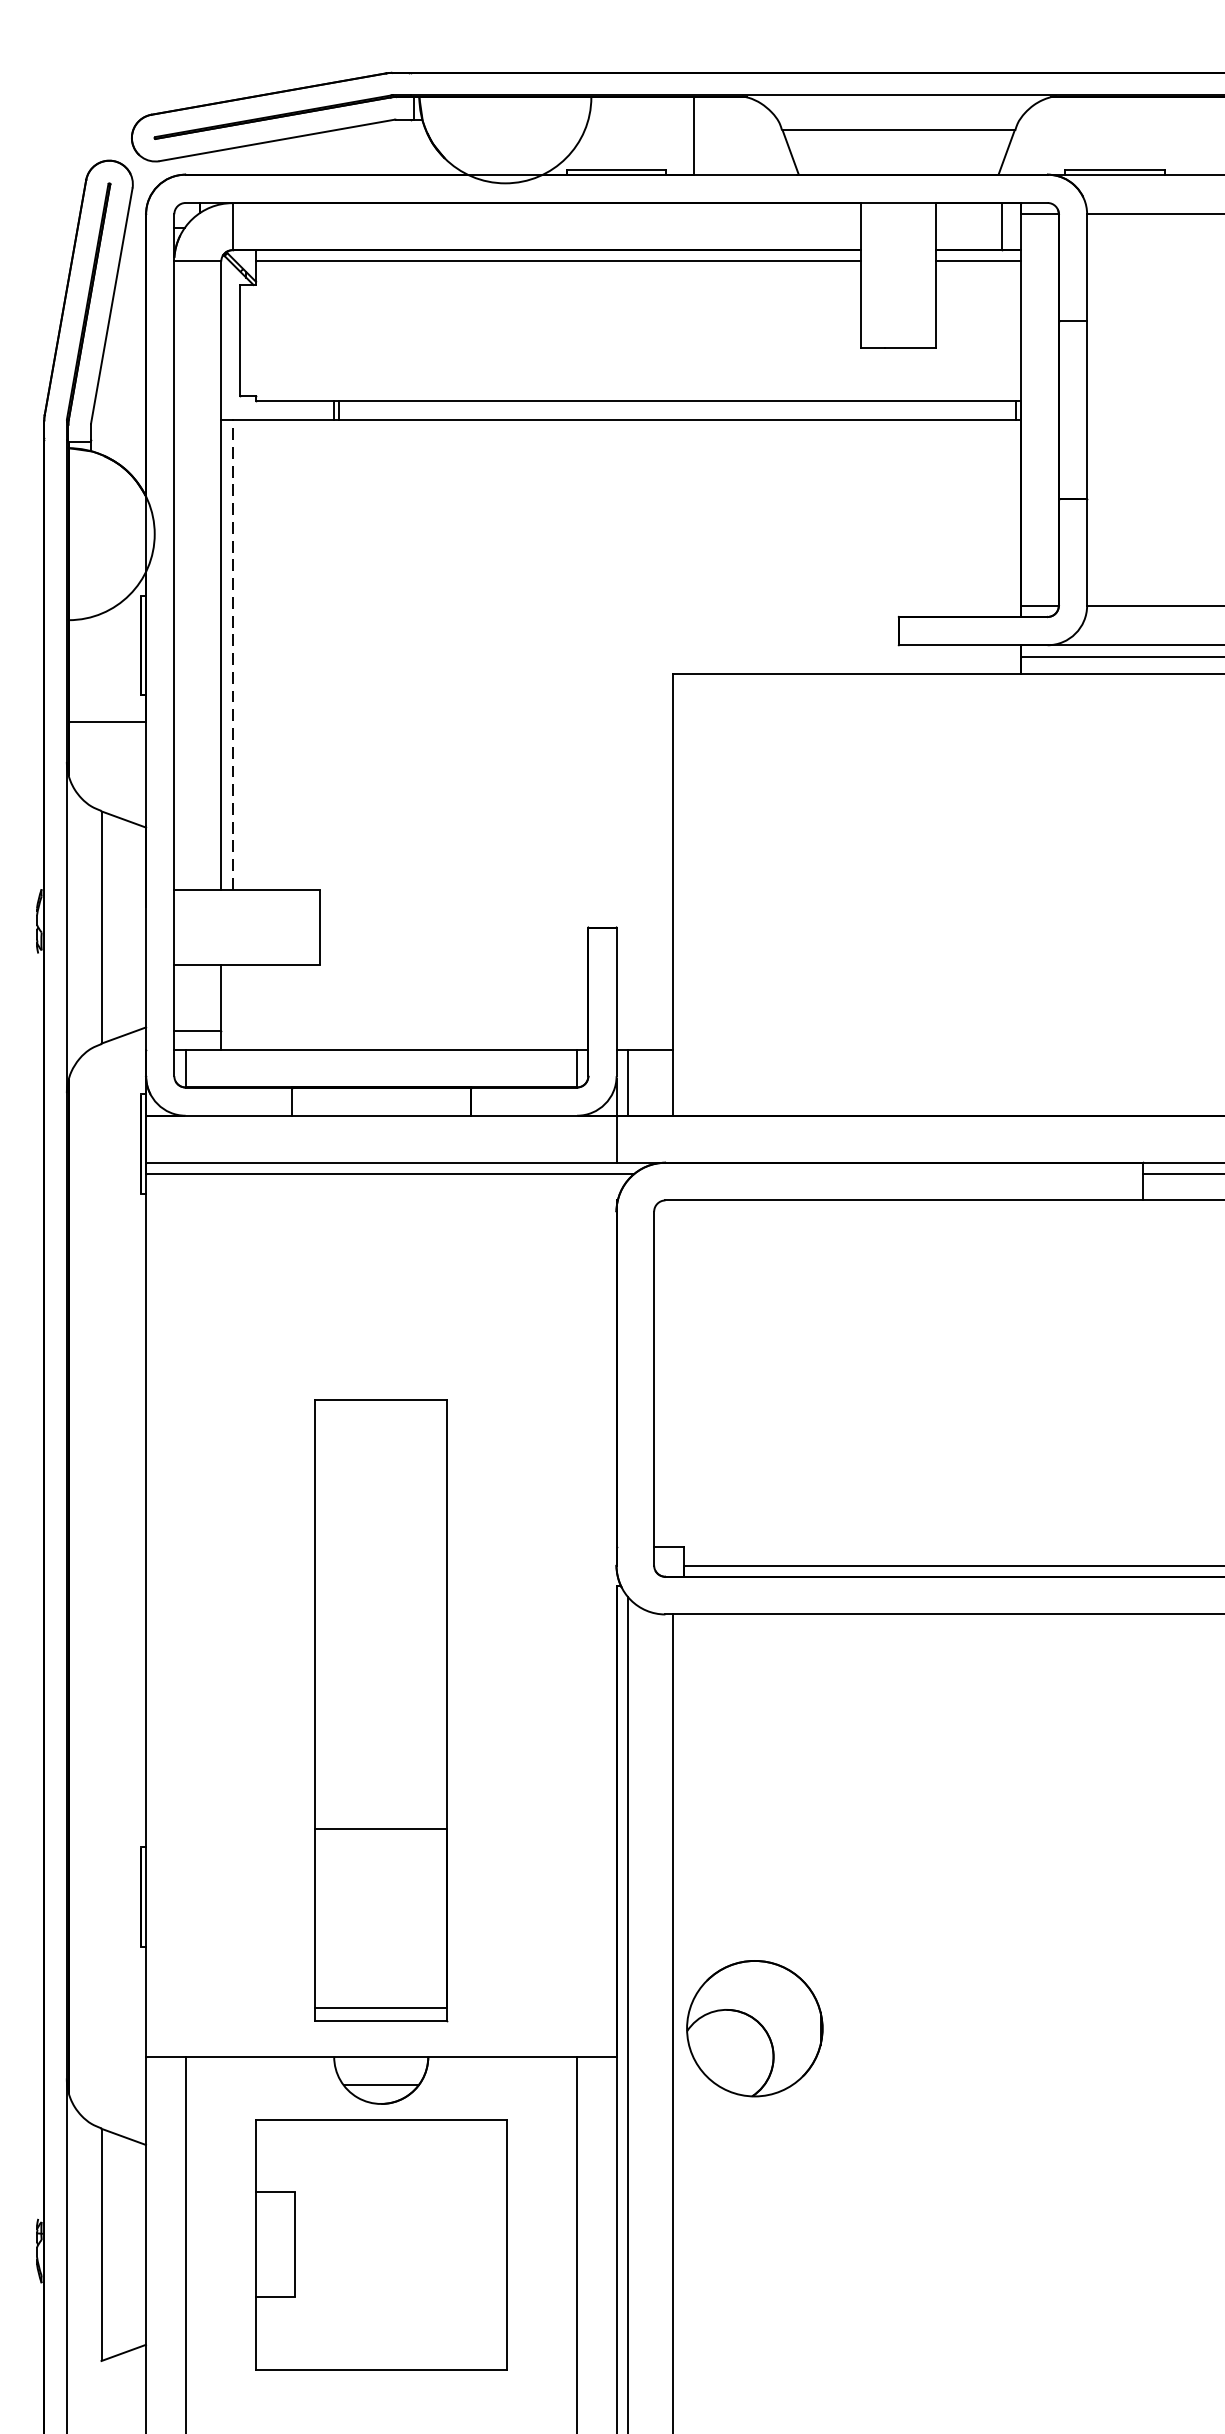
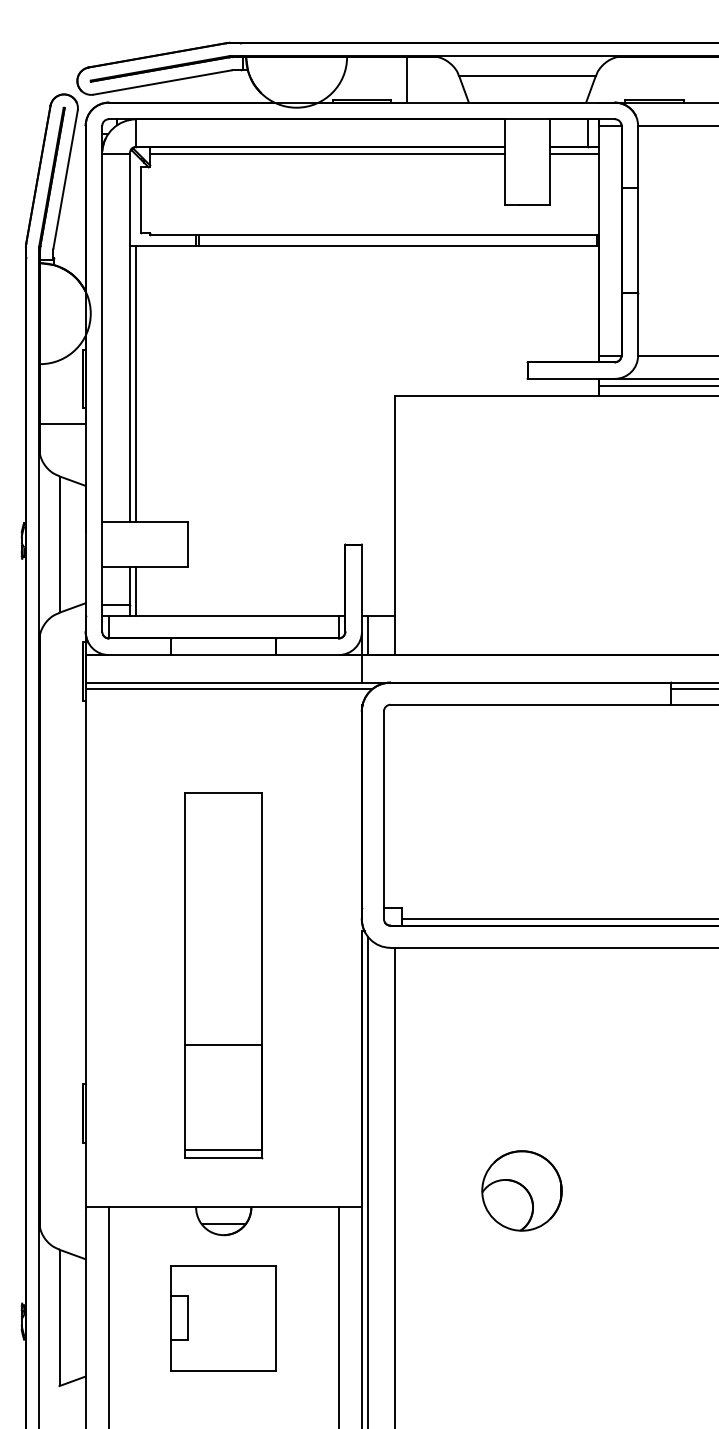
line: (232, 653) -> (136, 383), dashed -> solid
line: (232, 1007) -> (136, 591), added
part: (380, 1711) -> (223, 975), moved
part: (753, 2027) -> (521, 1190), moved
part: (380, 2245) -> (223, 1318), size x0.71

